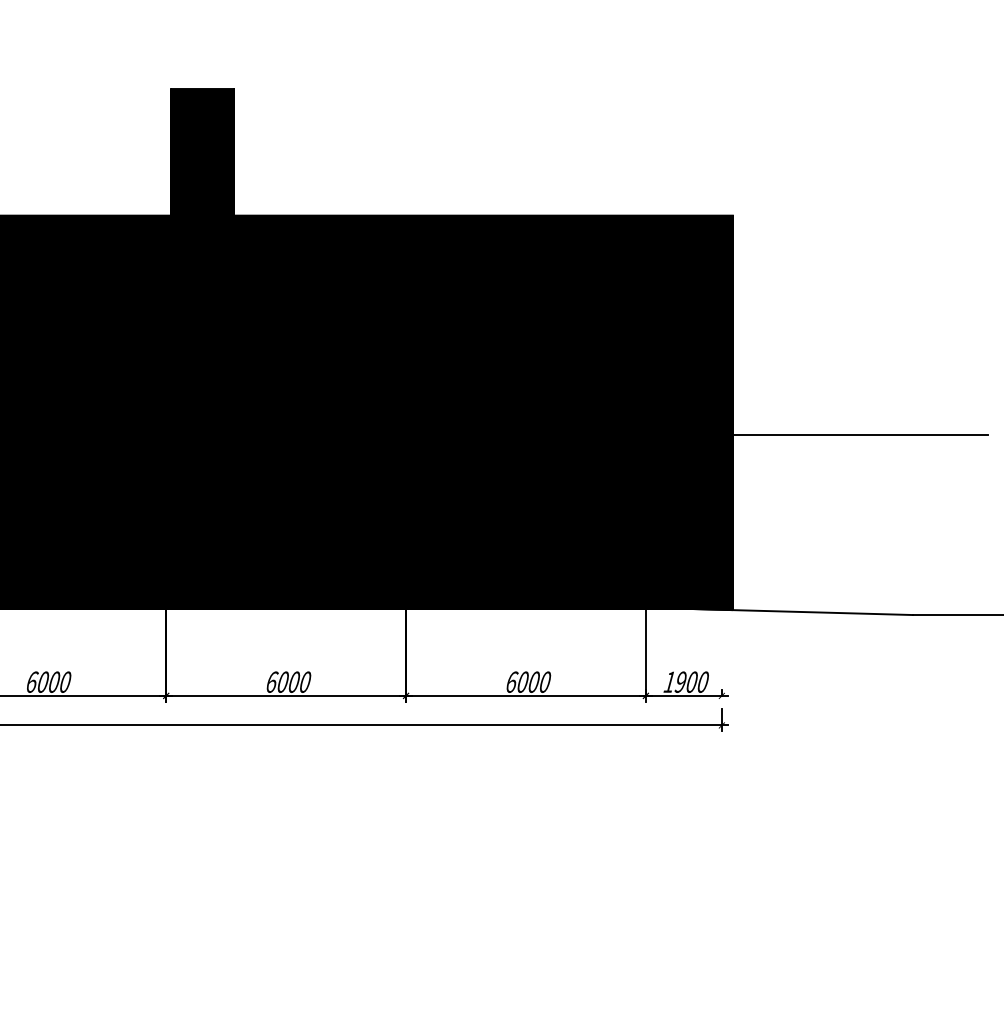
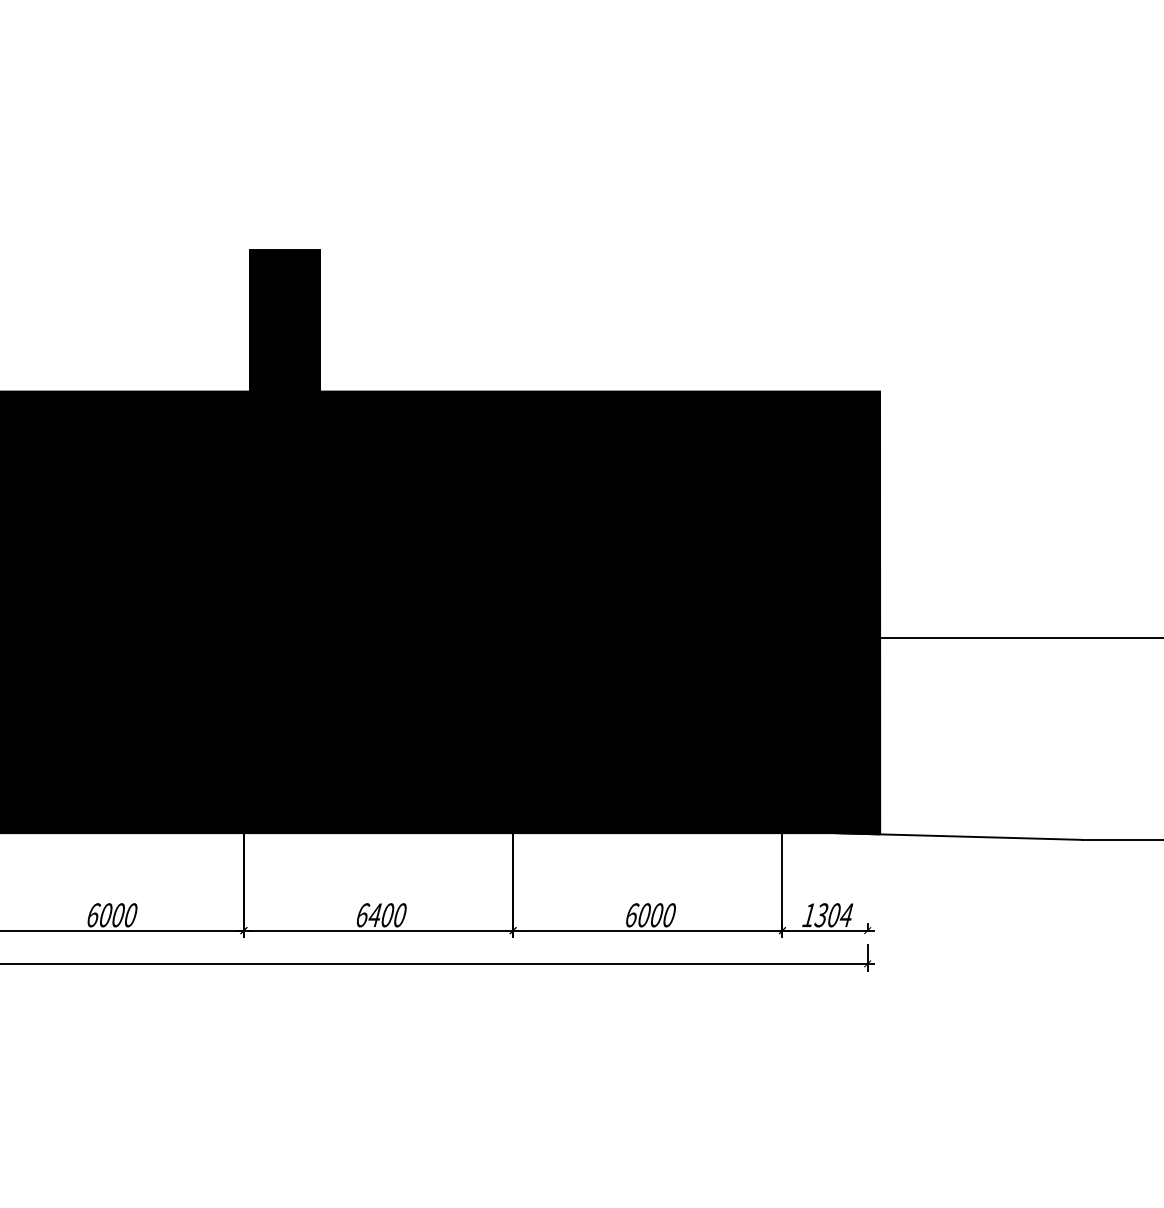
text: (282, 682) -> (374, 915), 6000 -> 6400
text: (691, 682) -> (833, 915), 1900 -> 1304

